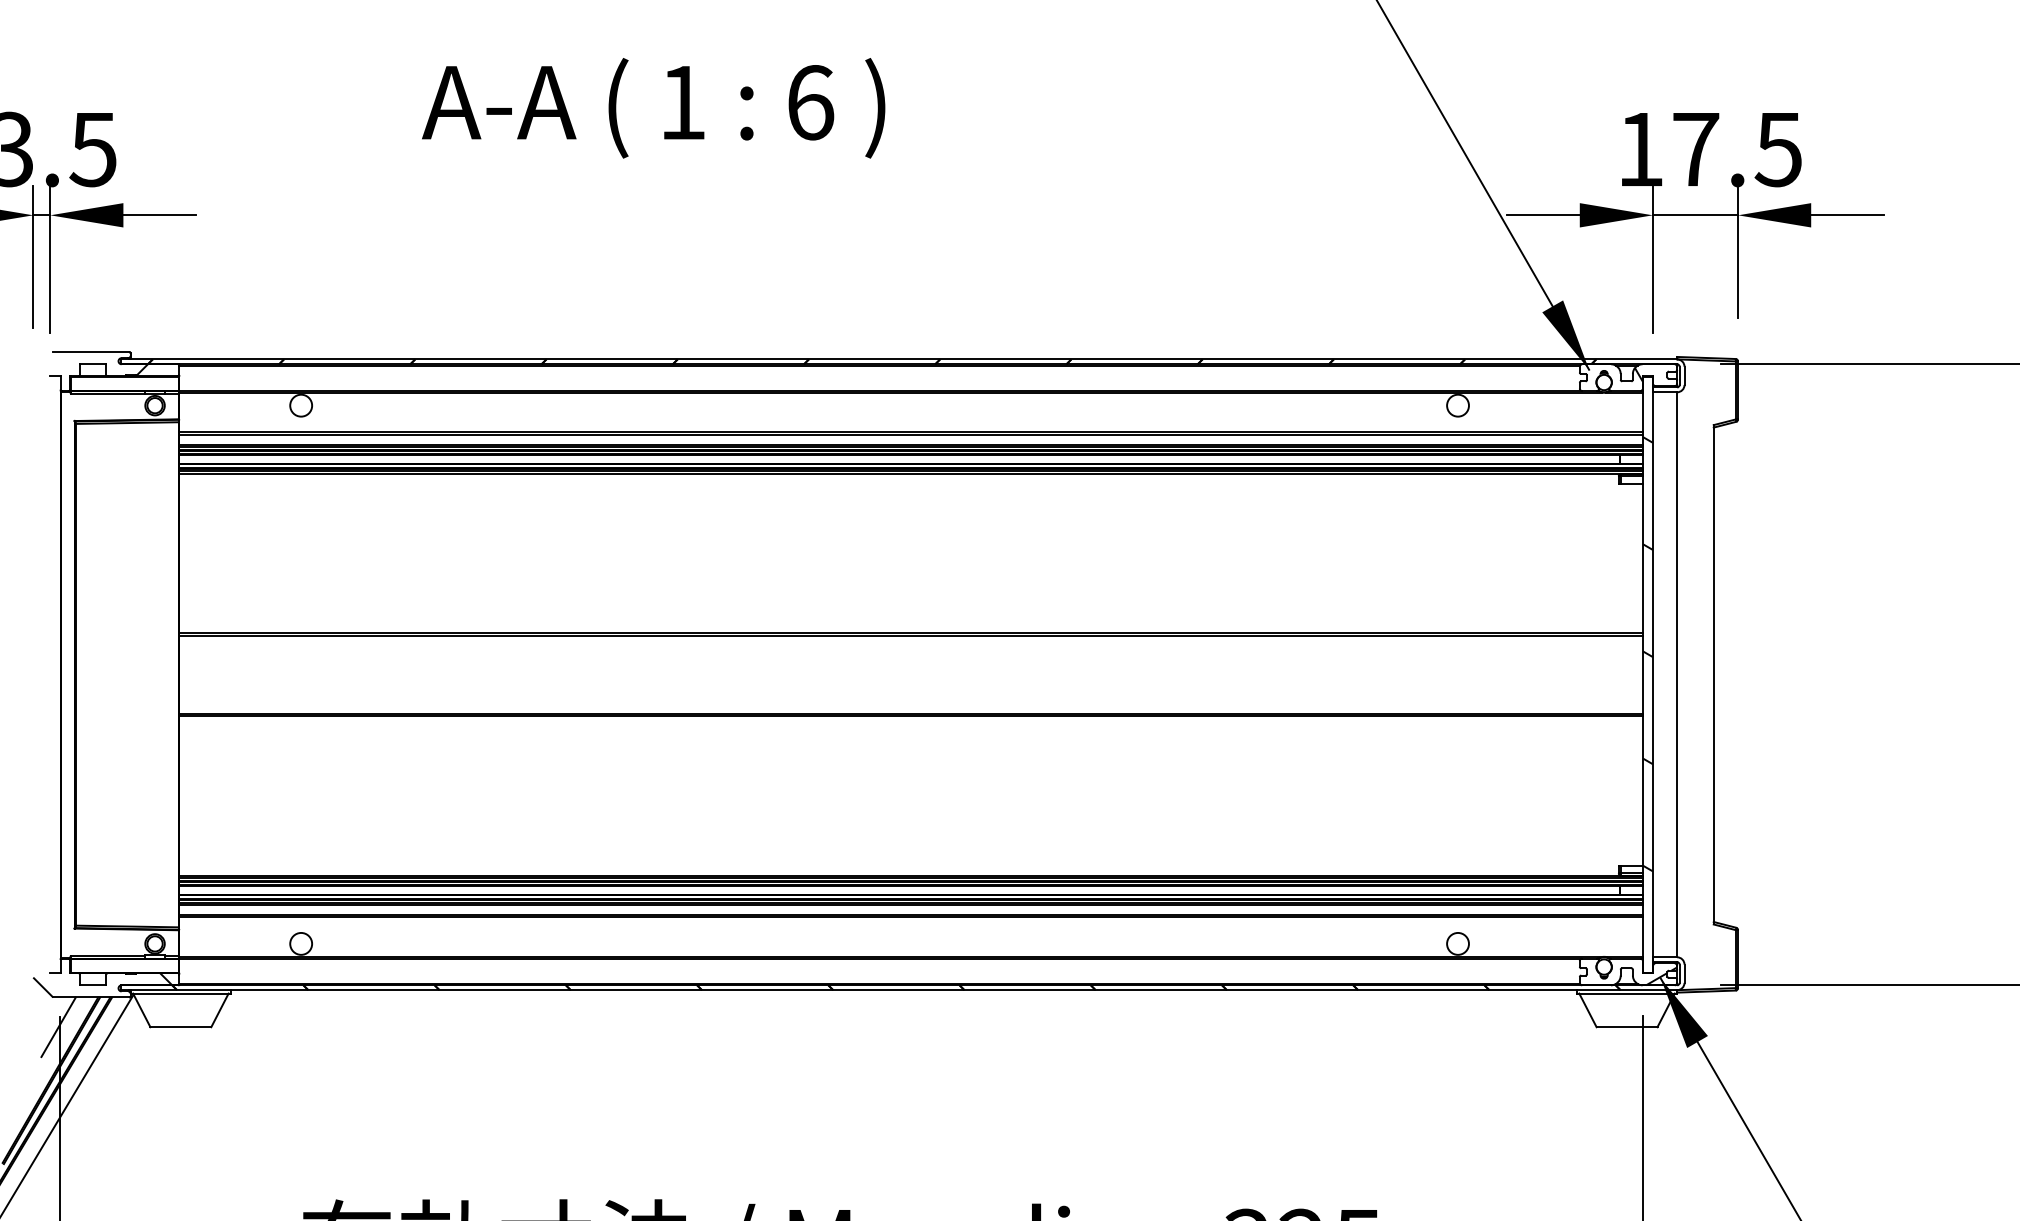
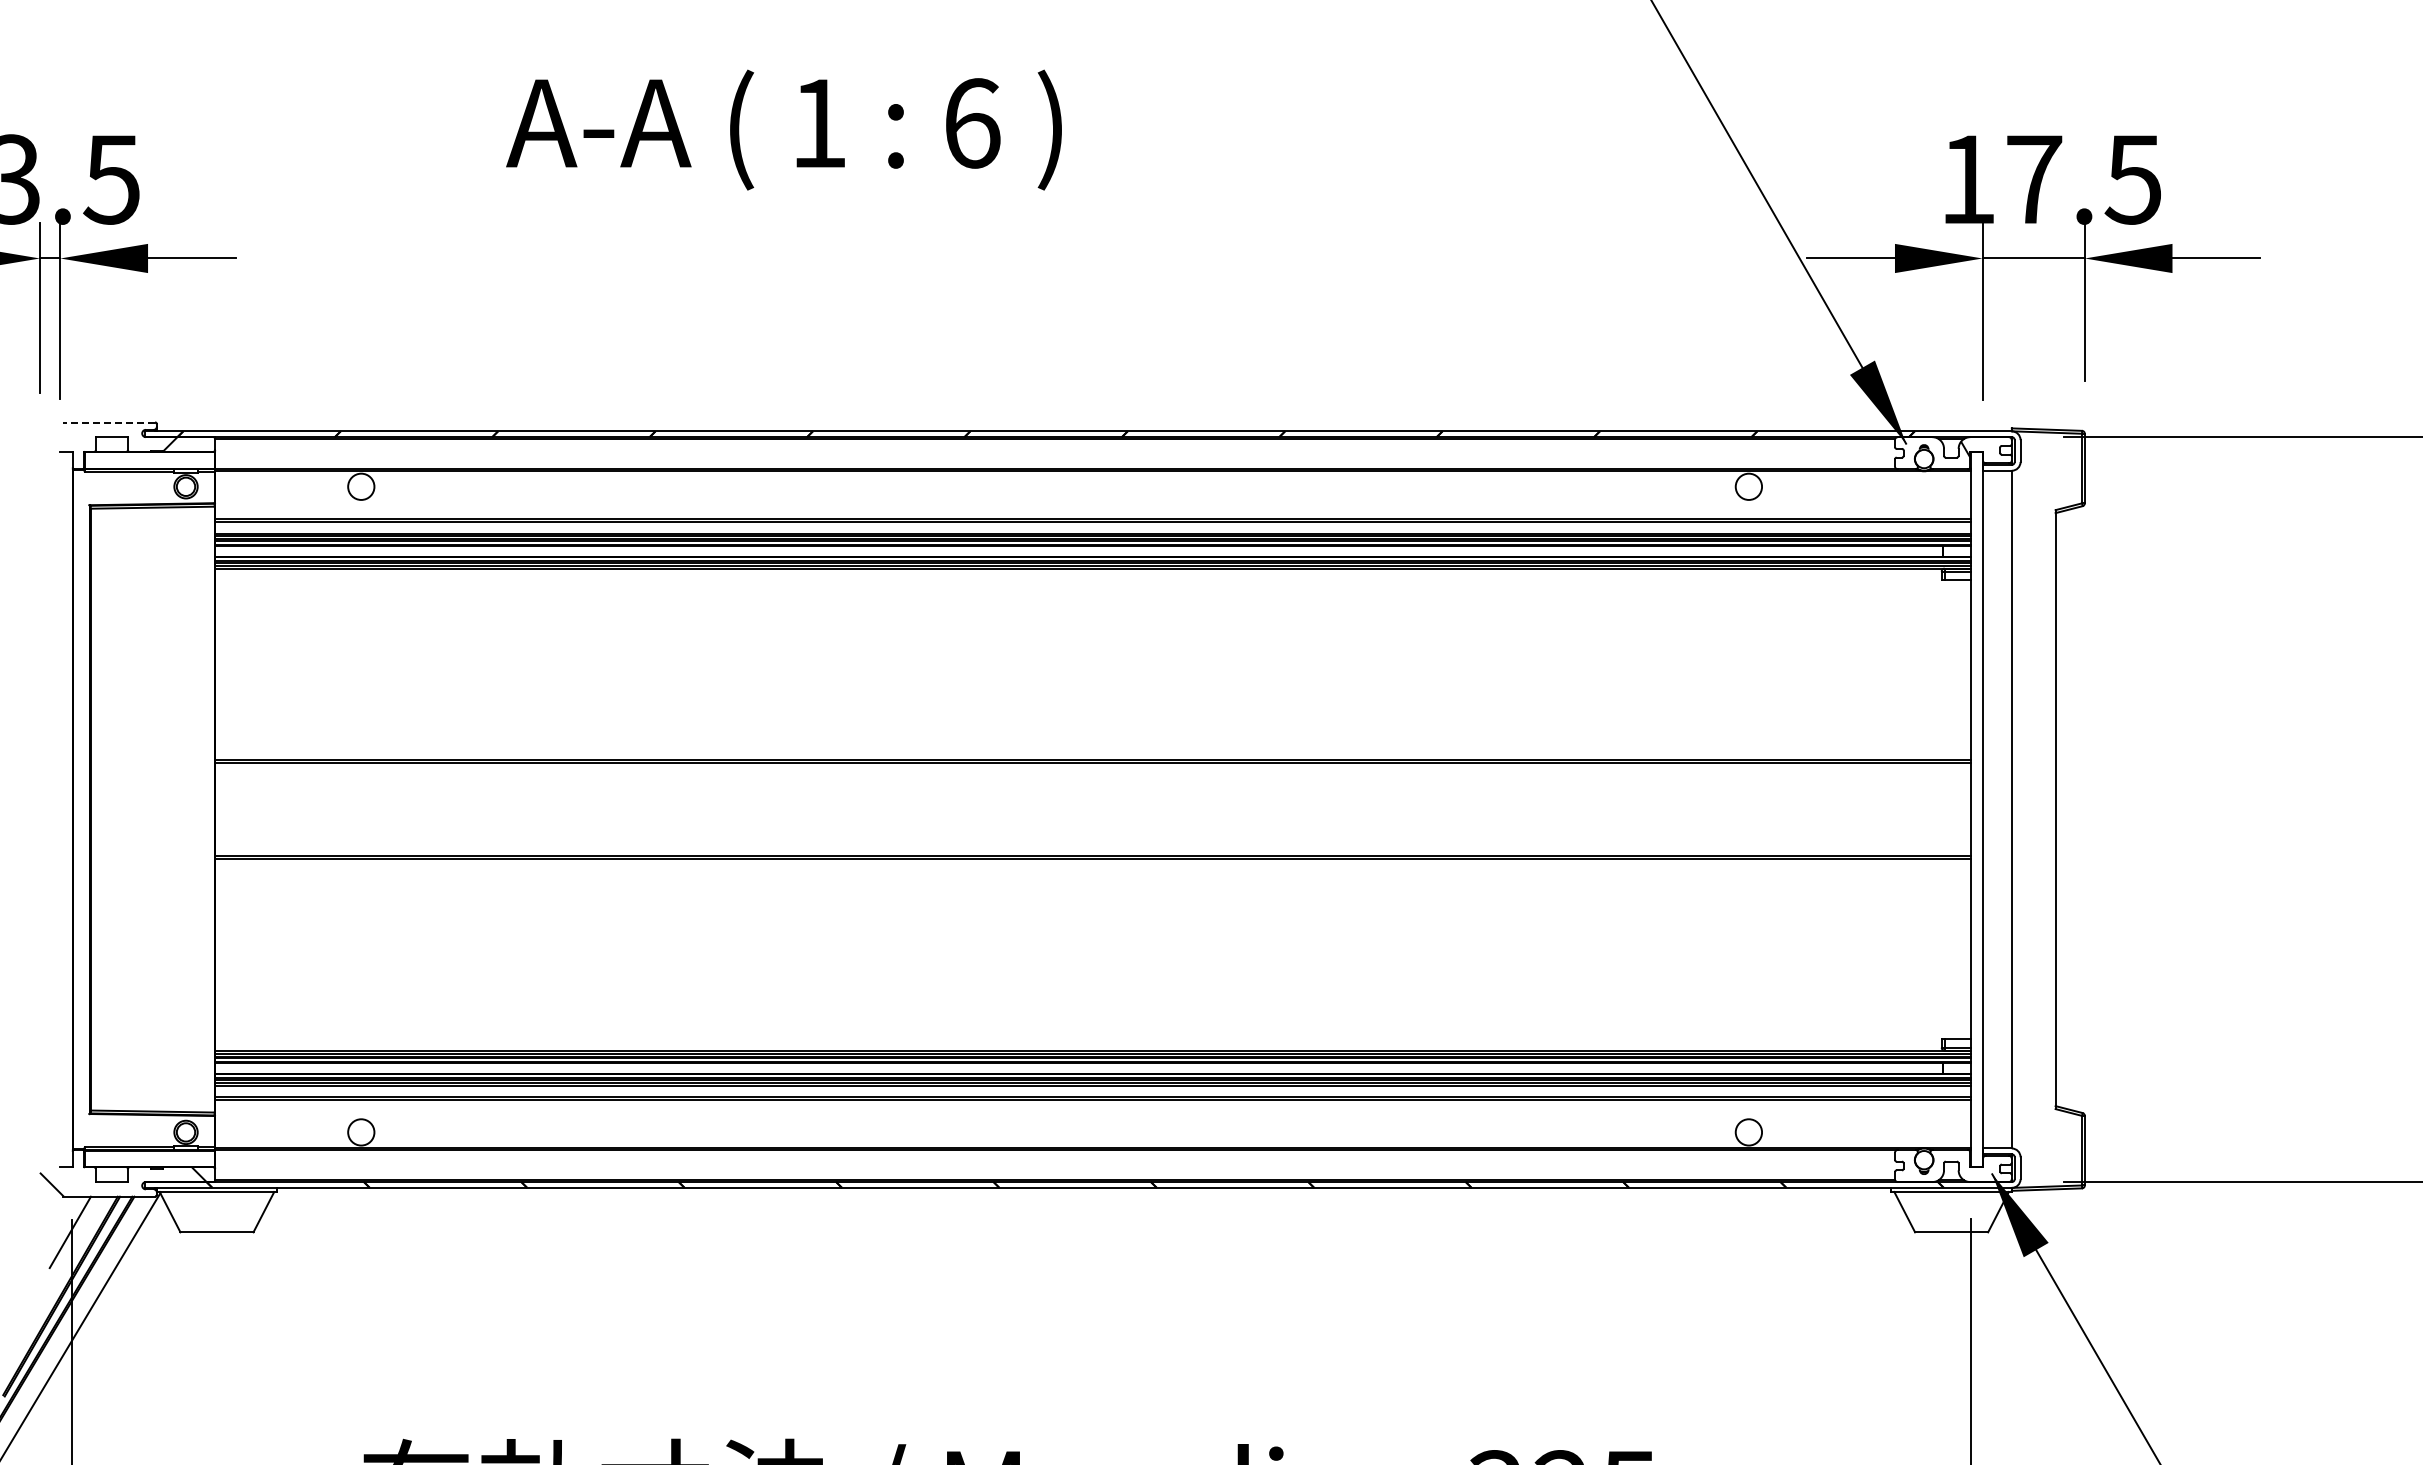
line: (91, 352) -> (109, 422), solid -> dashed
hatch: (1647, 653) -> (1976, 784), removed
hatch: (1661, 976) -> (1992, 1171), removed

